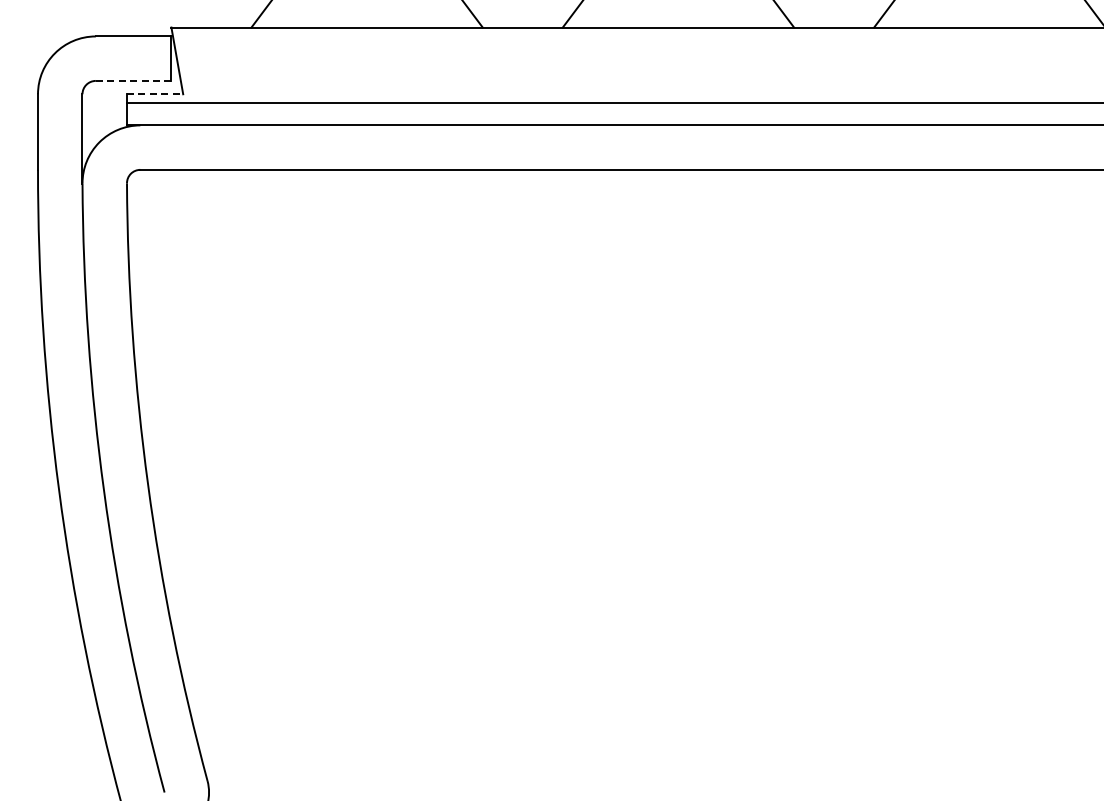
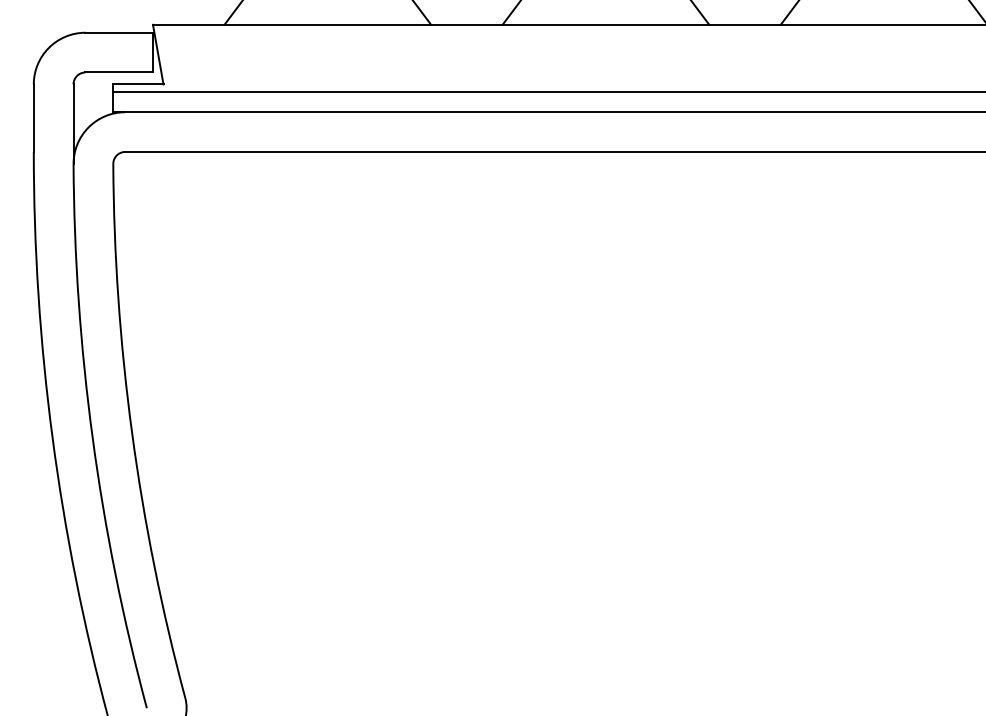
line: (133, 80) -> (119, 72), dashed -> solid
line: (155, 94) -> (138, 84), dashed -> solid

